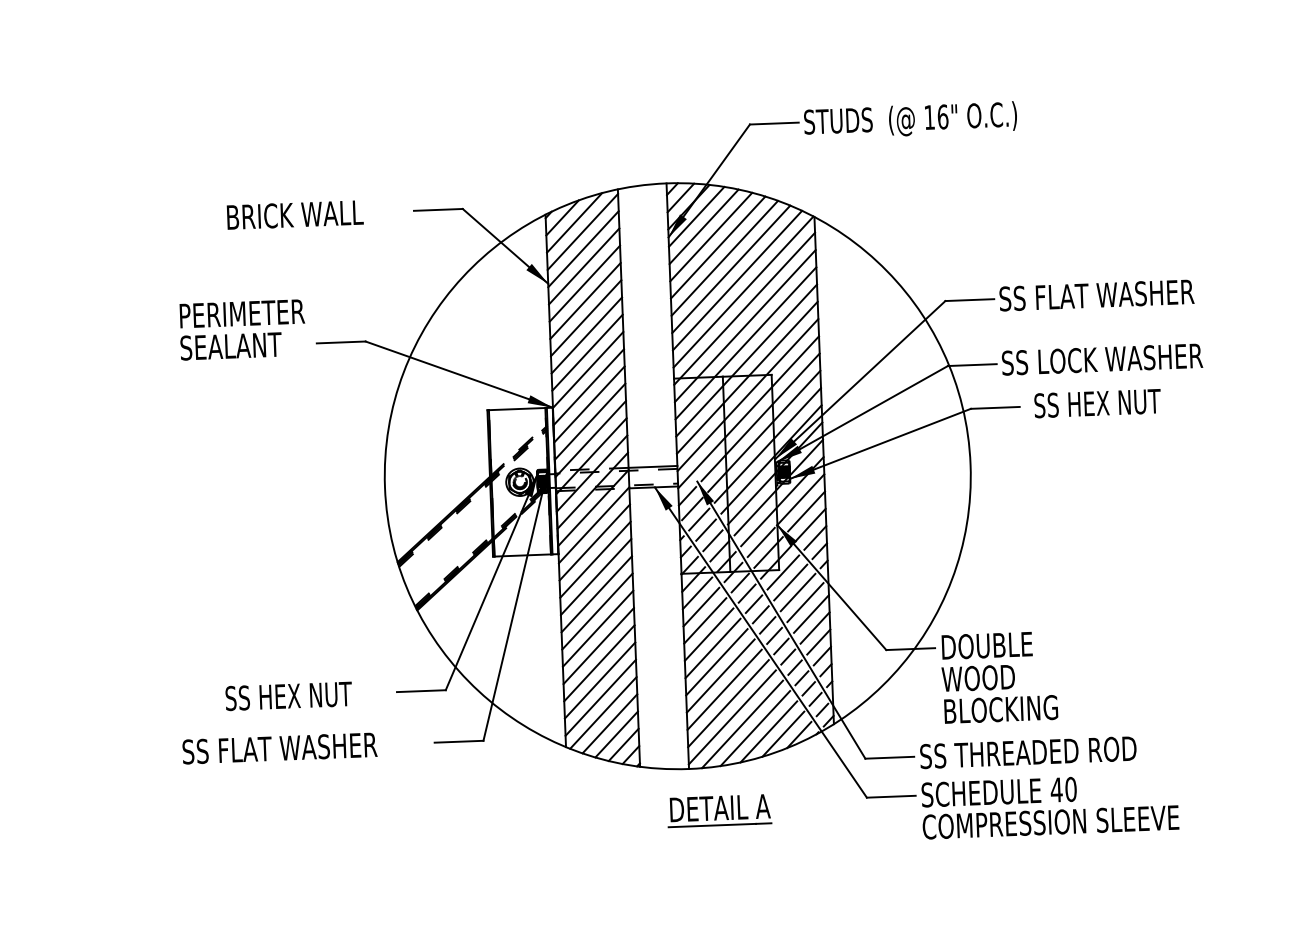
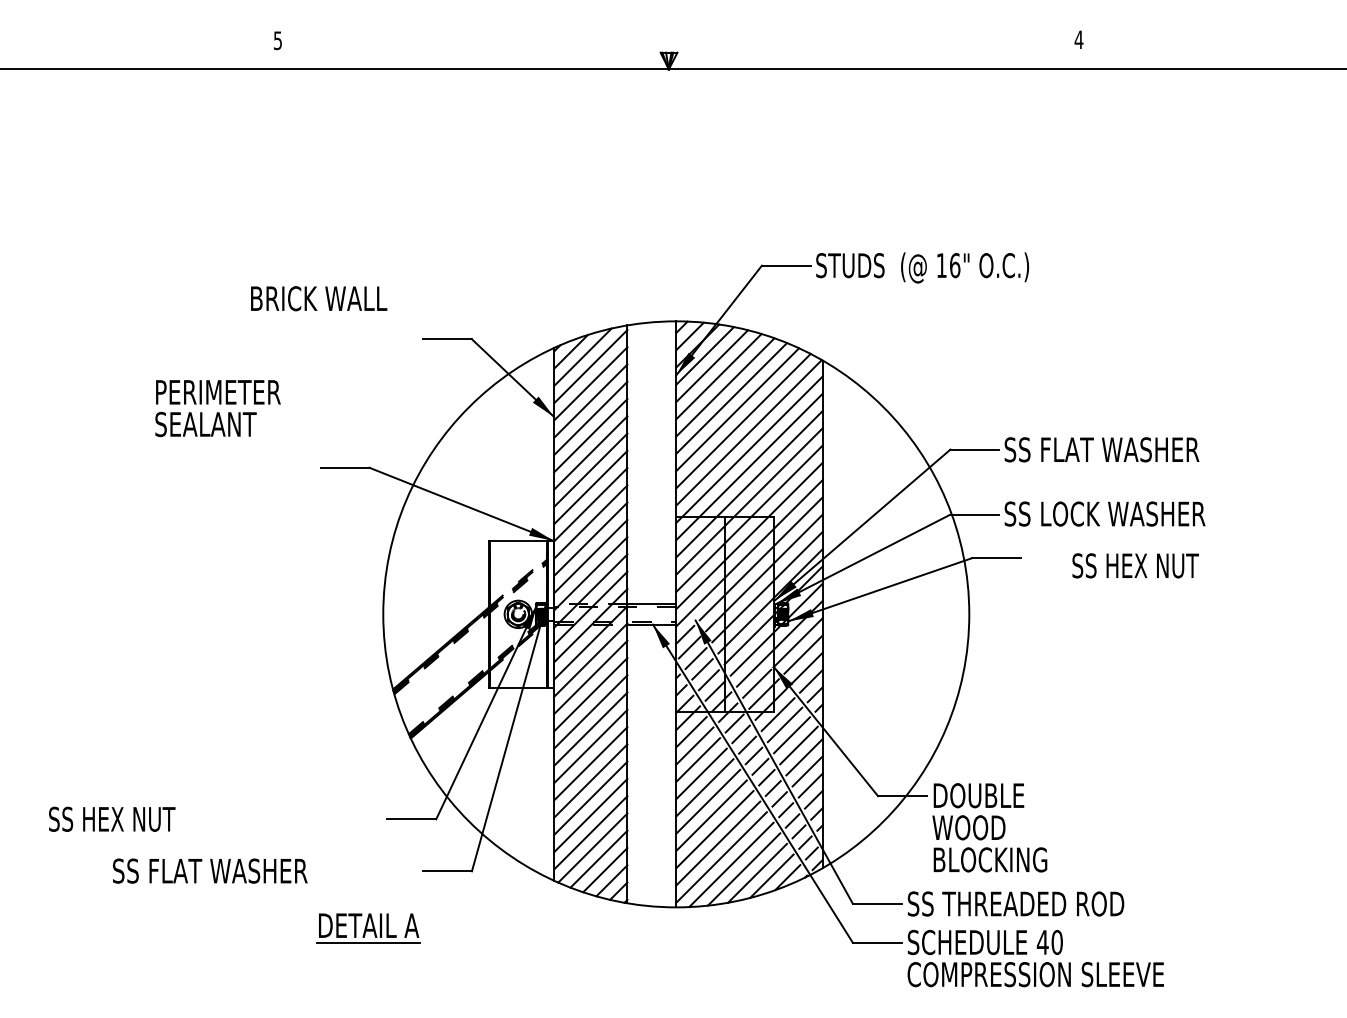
text: (295, 214) -> (319, 298), moved
text: (242, 329) -> (217, 408), moved
text: (1097, 403) -> (1135, 565), moved
text: (289, 695) -> (112, 818), moved
text: (280, 747) -> (210, 870), moved
part: (719, 810) -> (368, 928), moved

